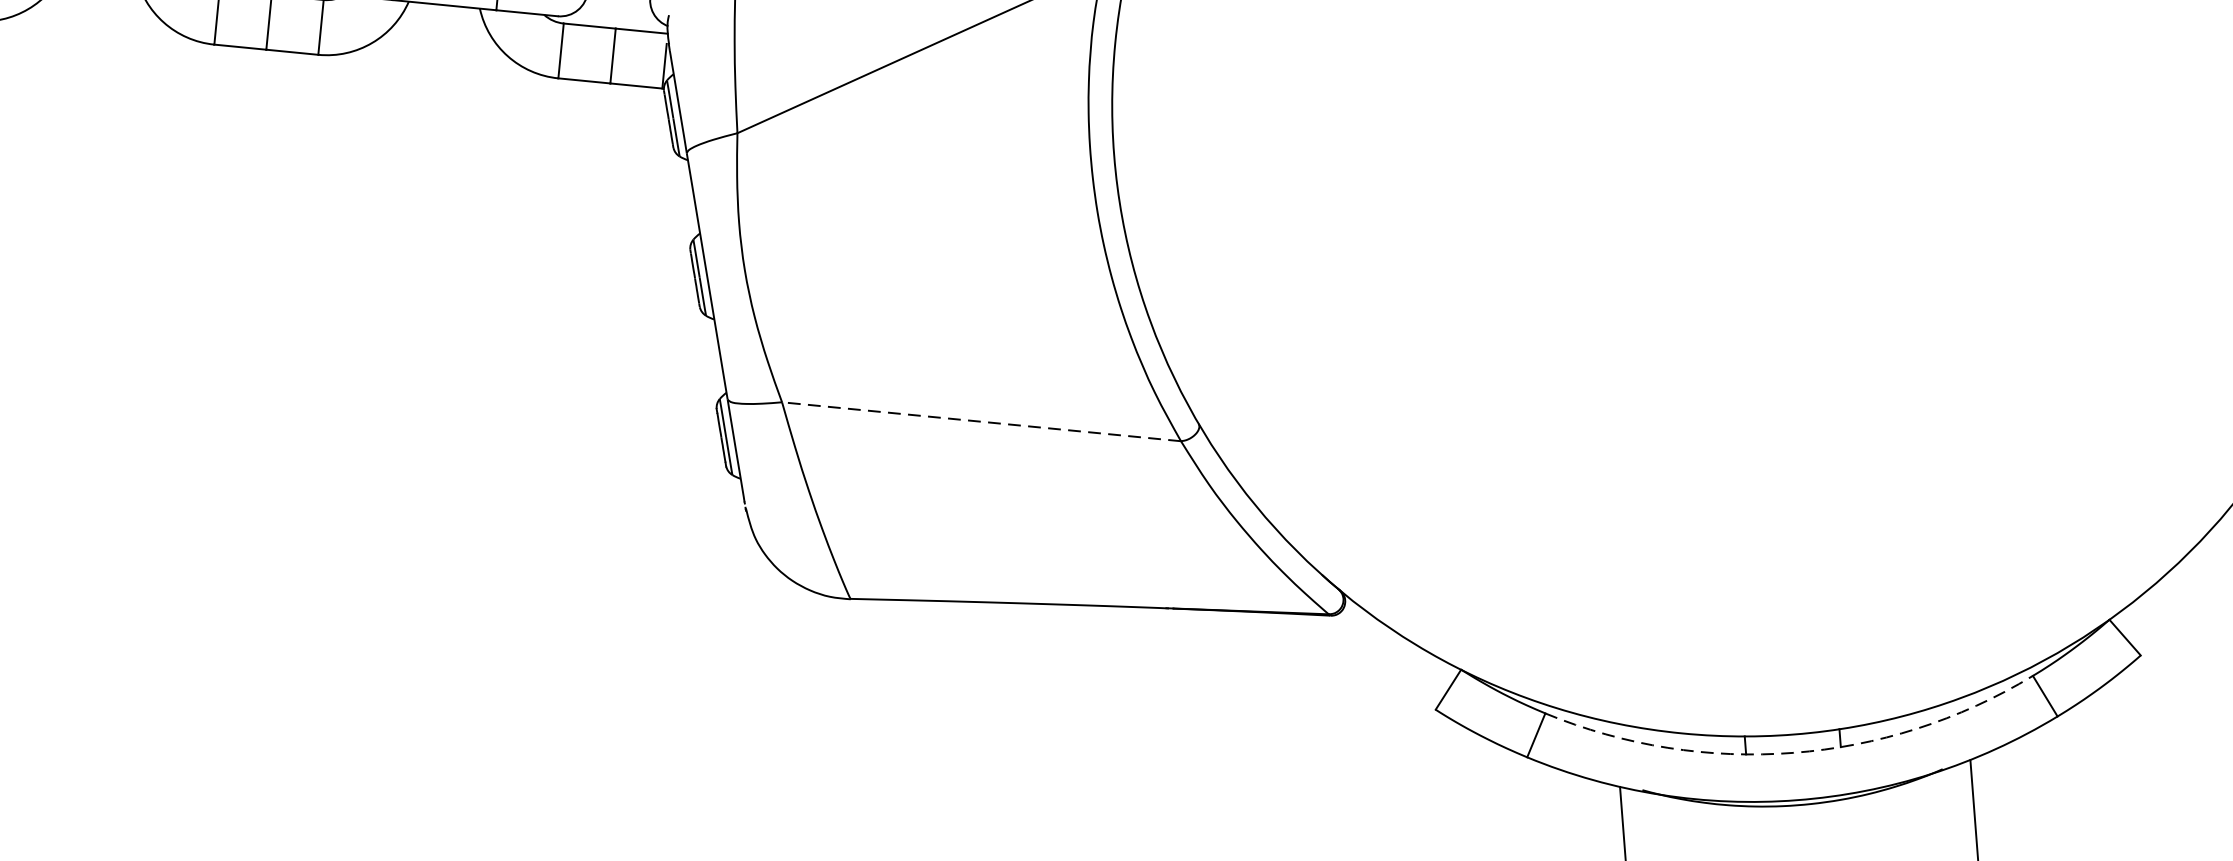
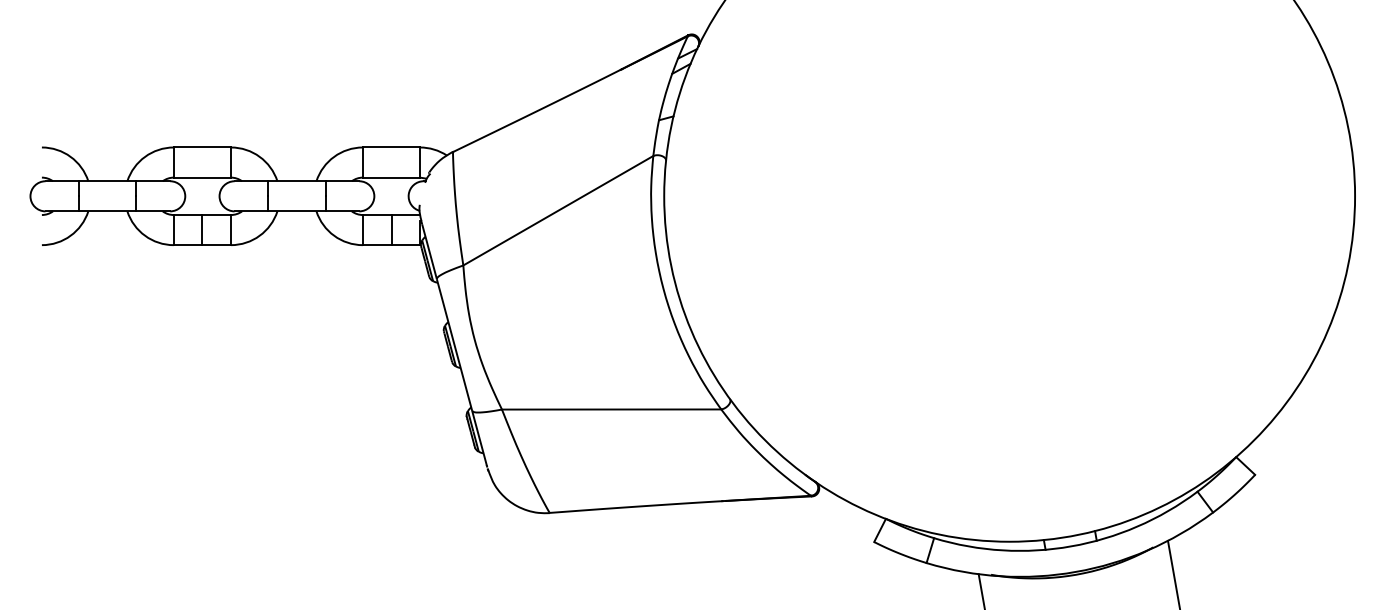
line: (981, 421) -> (611, 409), dashed -> solid
arc: (1793, 753) -> (1071, 546), dashed -> solid

